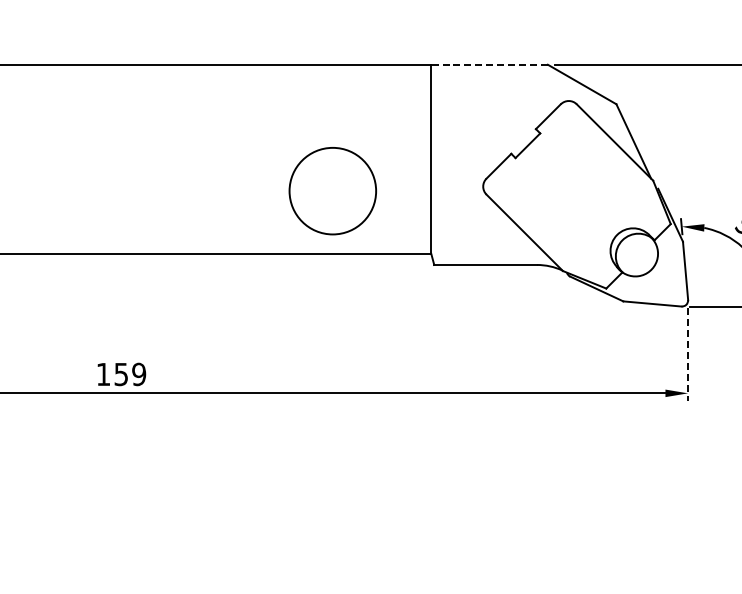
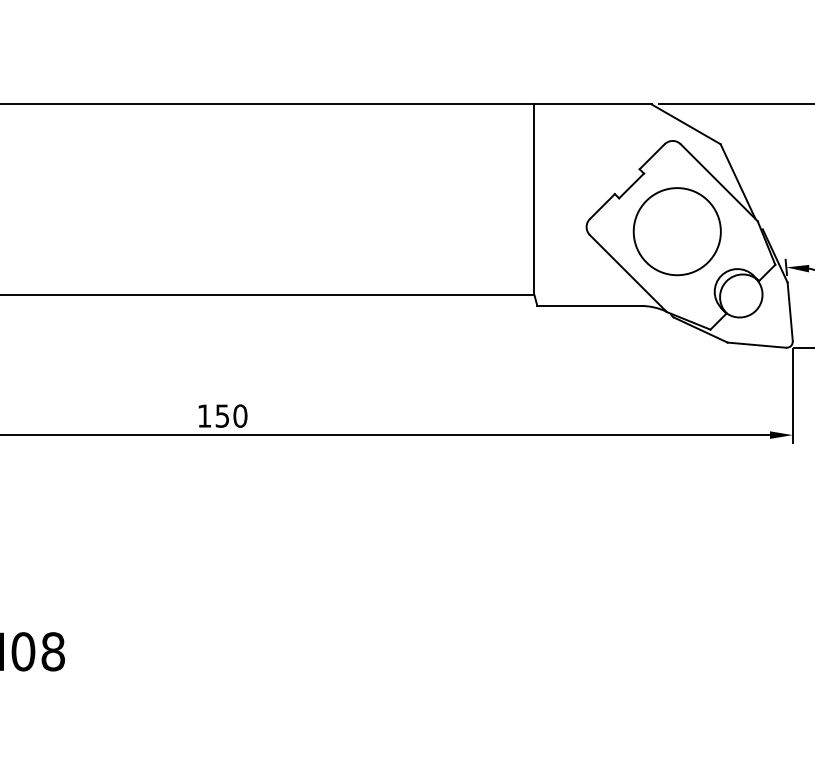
line: (489, 64) -> (592, 104), dashed -> solid
circle: (332, 190) -> (676, 231), moved
line: (687, 354) -> (792, 396), dashed -> solid
text: (139, 373) -> (240, 415), 159 -> 150

